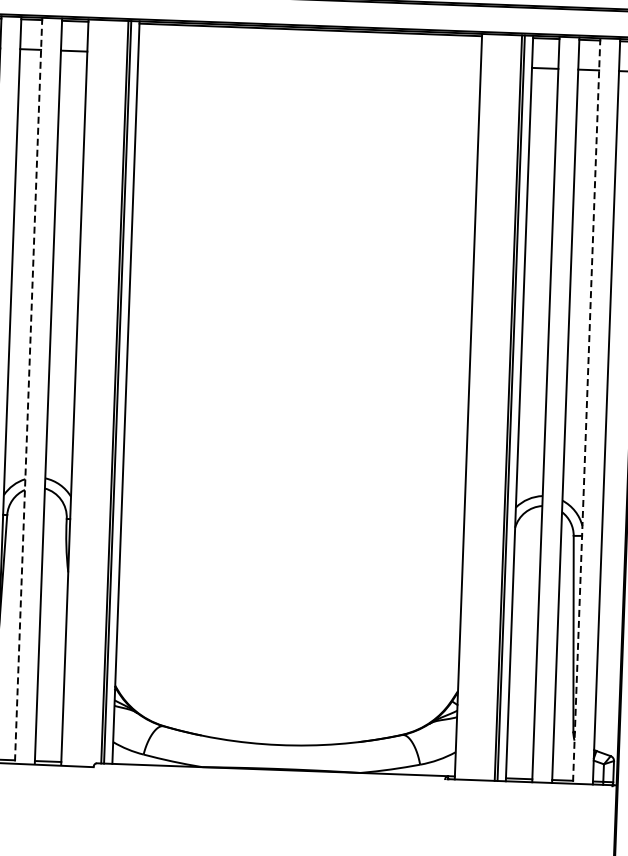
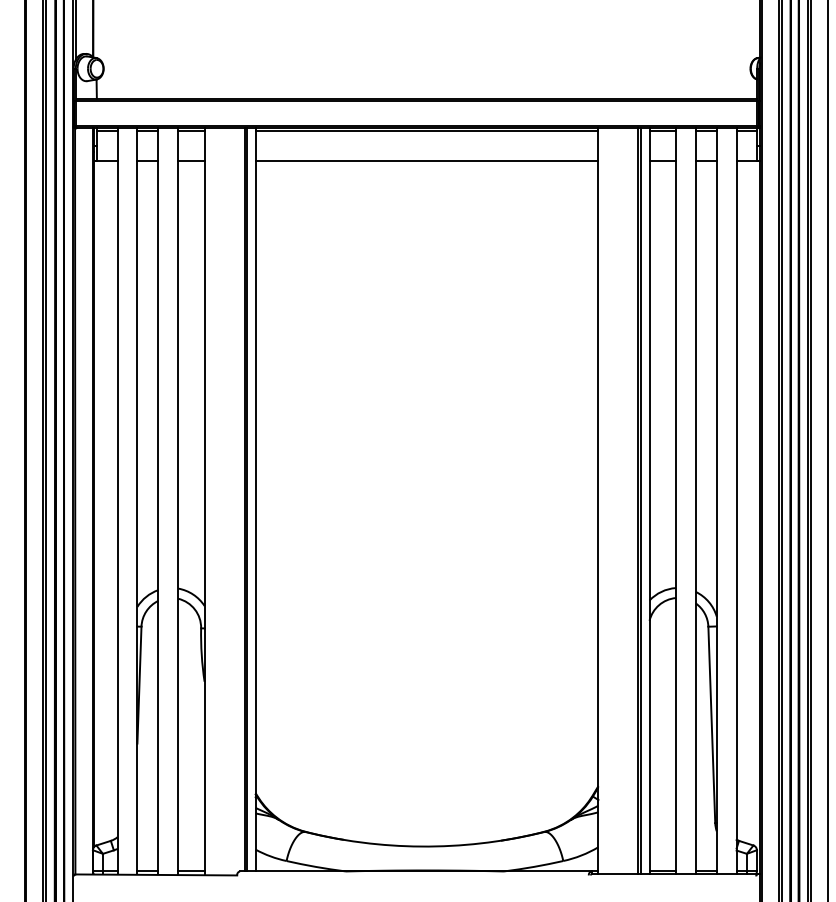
line: (309, 59) -> (426, 160), added
line: (28, 390) -> (158, 501), dashed -> solid
line: (586, 411) -> (716, 501), dashed -> solid

